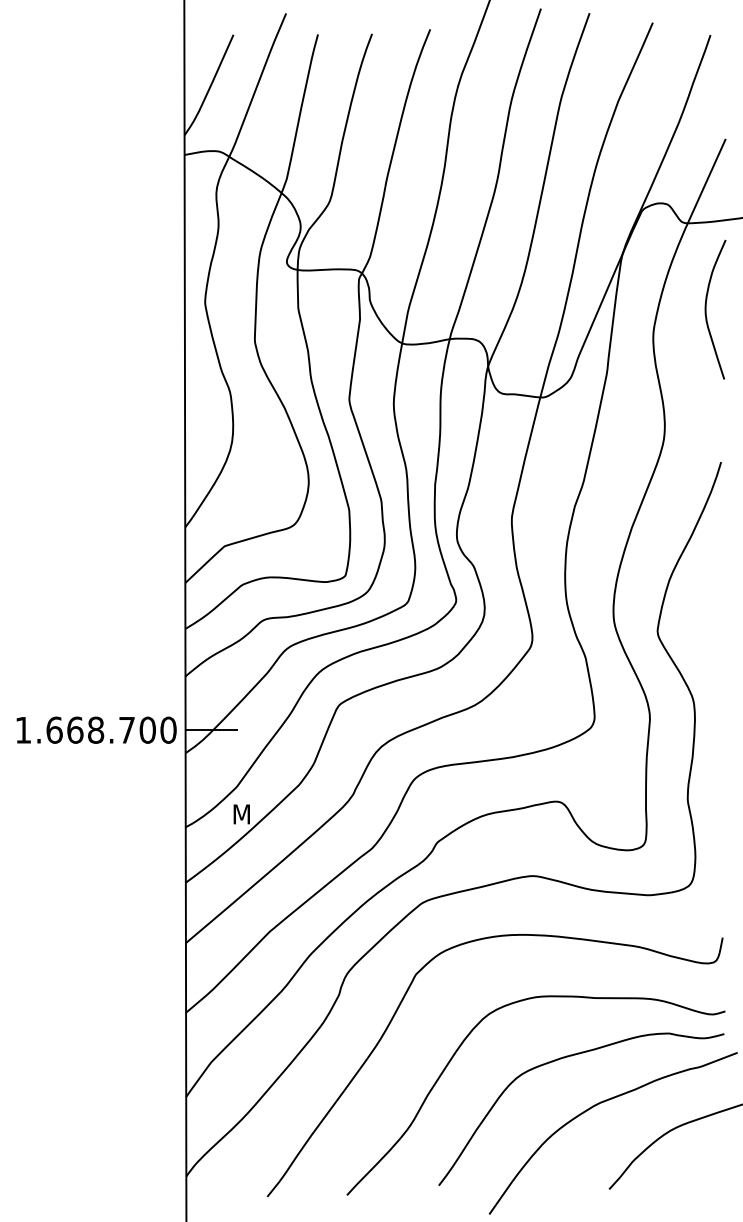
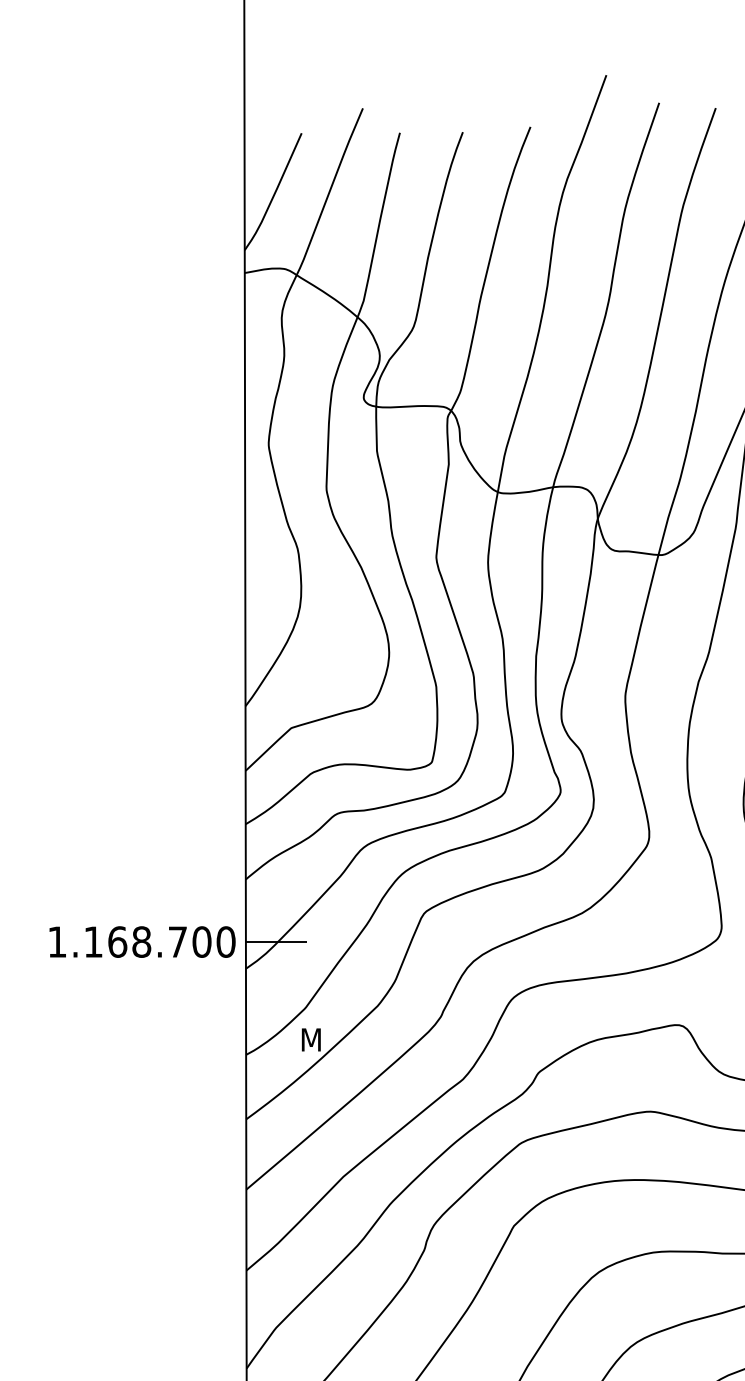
text: (54, 729) -> (93, 941), 1.668.700 -> 1.168.700

